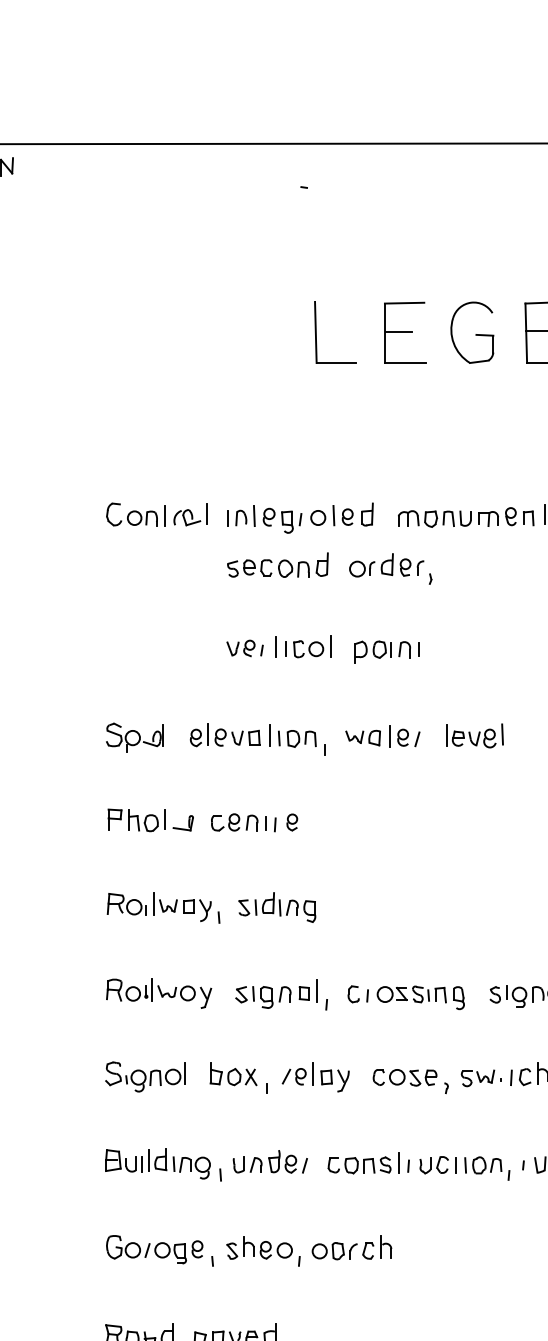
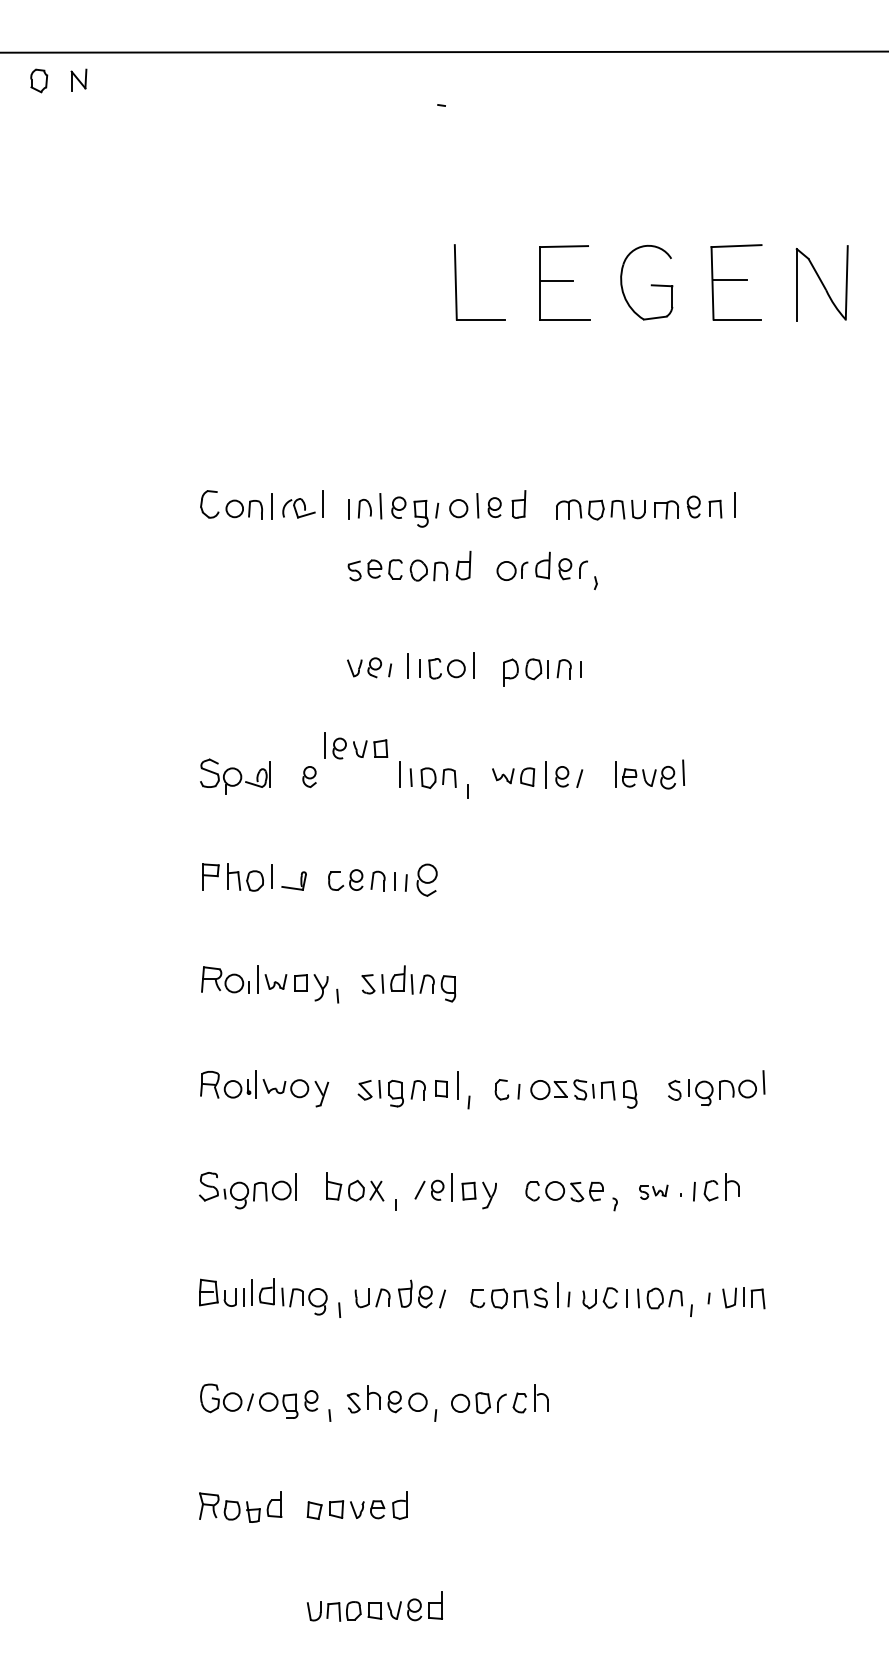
part: (234, 735) -> (356, 745), moved
part: (291, 821) -> (426, 879), size x1.6
part: (477, 1078) -> (653, 1192), size x0.7

